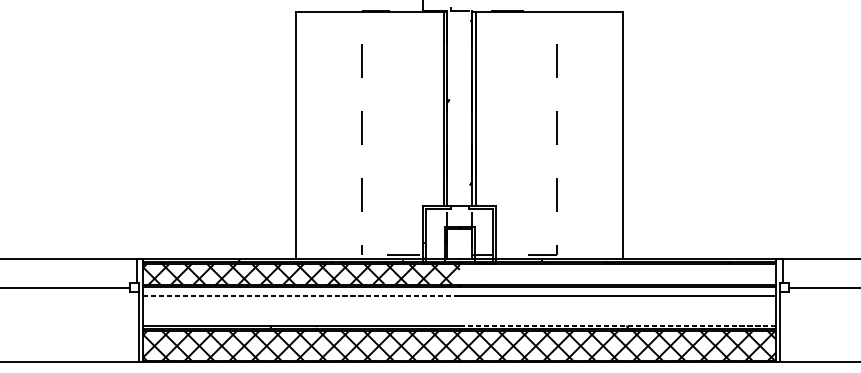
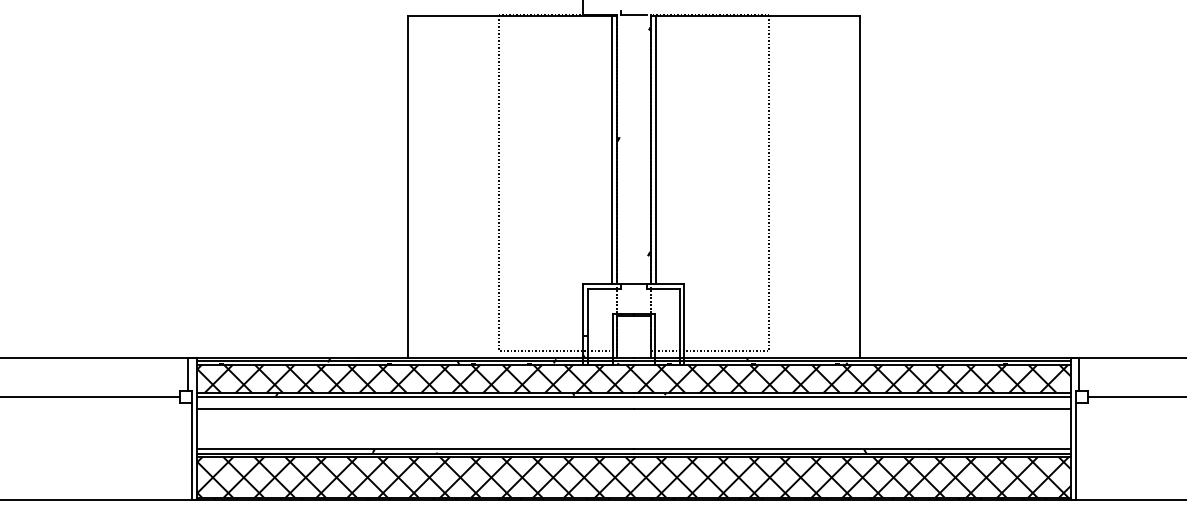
hatch: (617, 274) -> (851, 378), added
line: (302, 295) -> (416, 408), dashed -> solid
line: (617, 325) -> (851, 449), dashed -> solid

